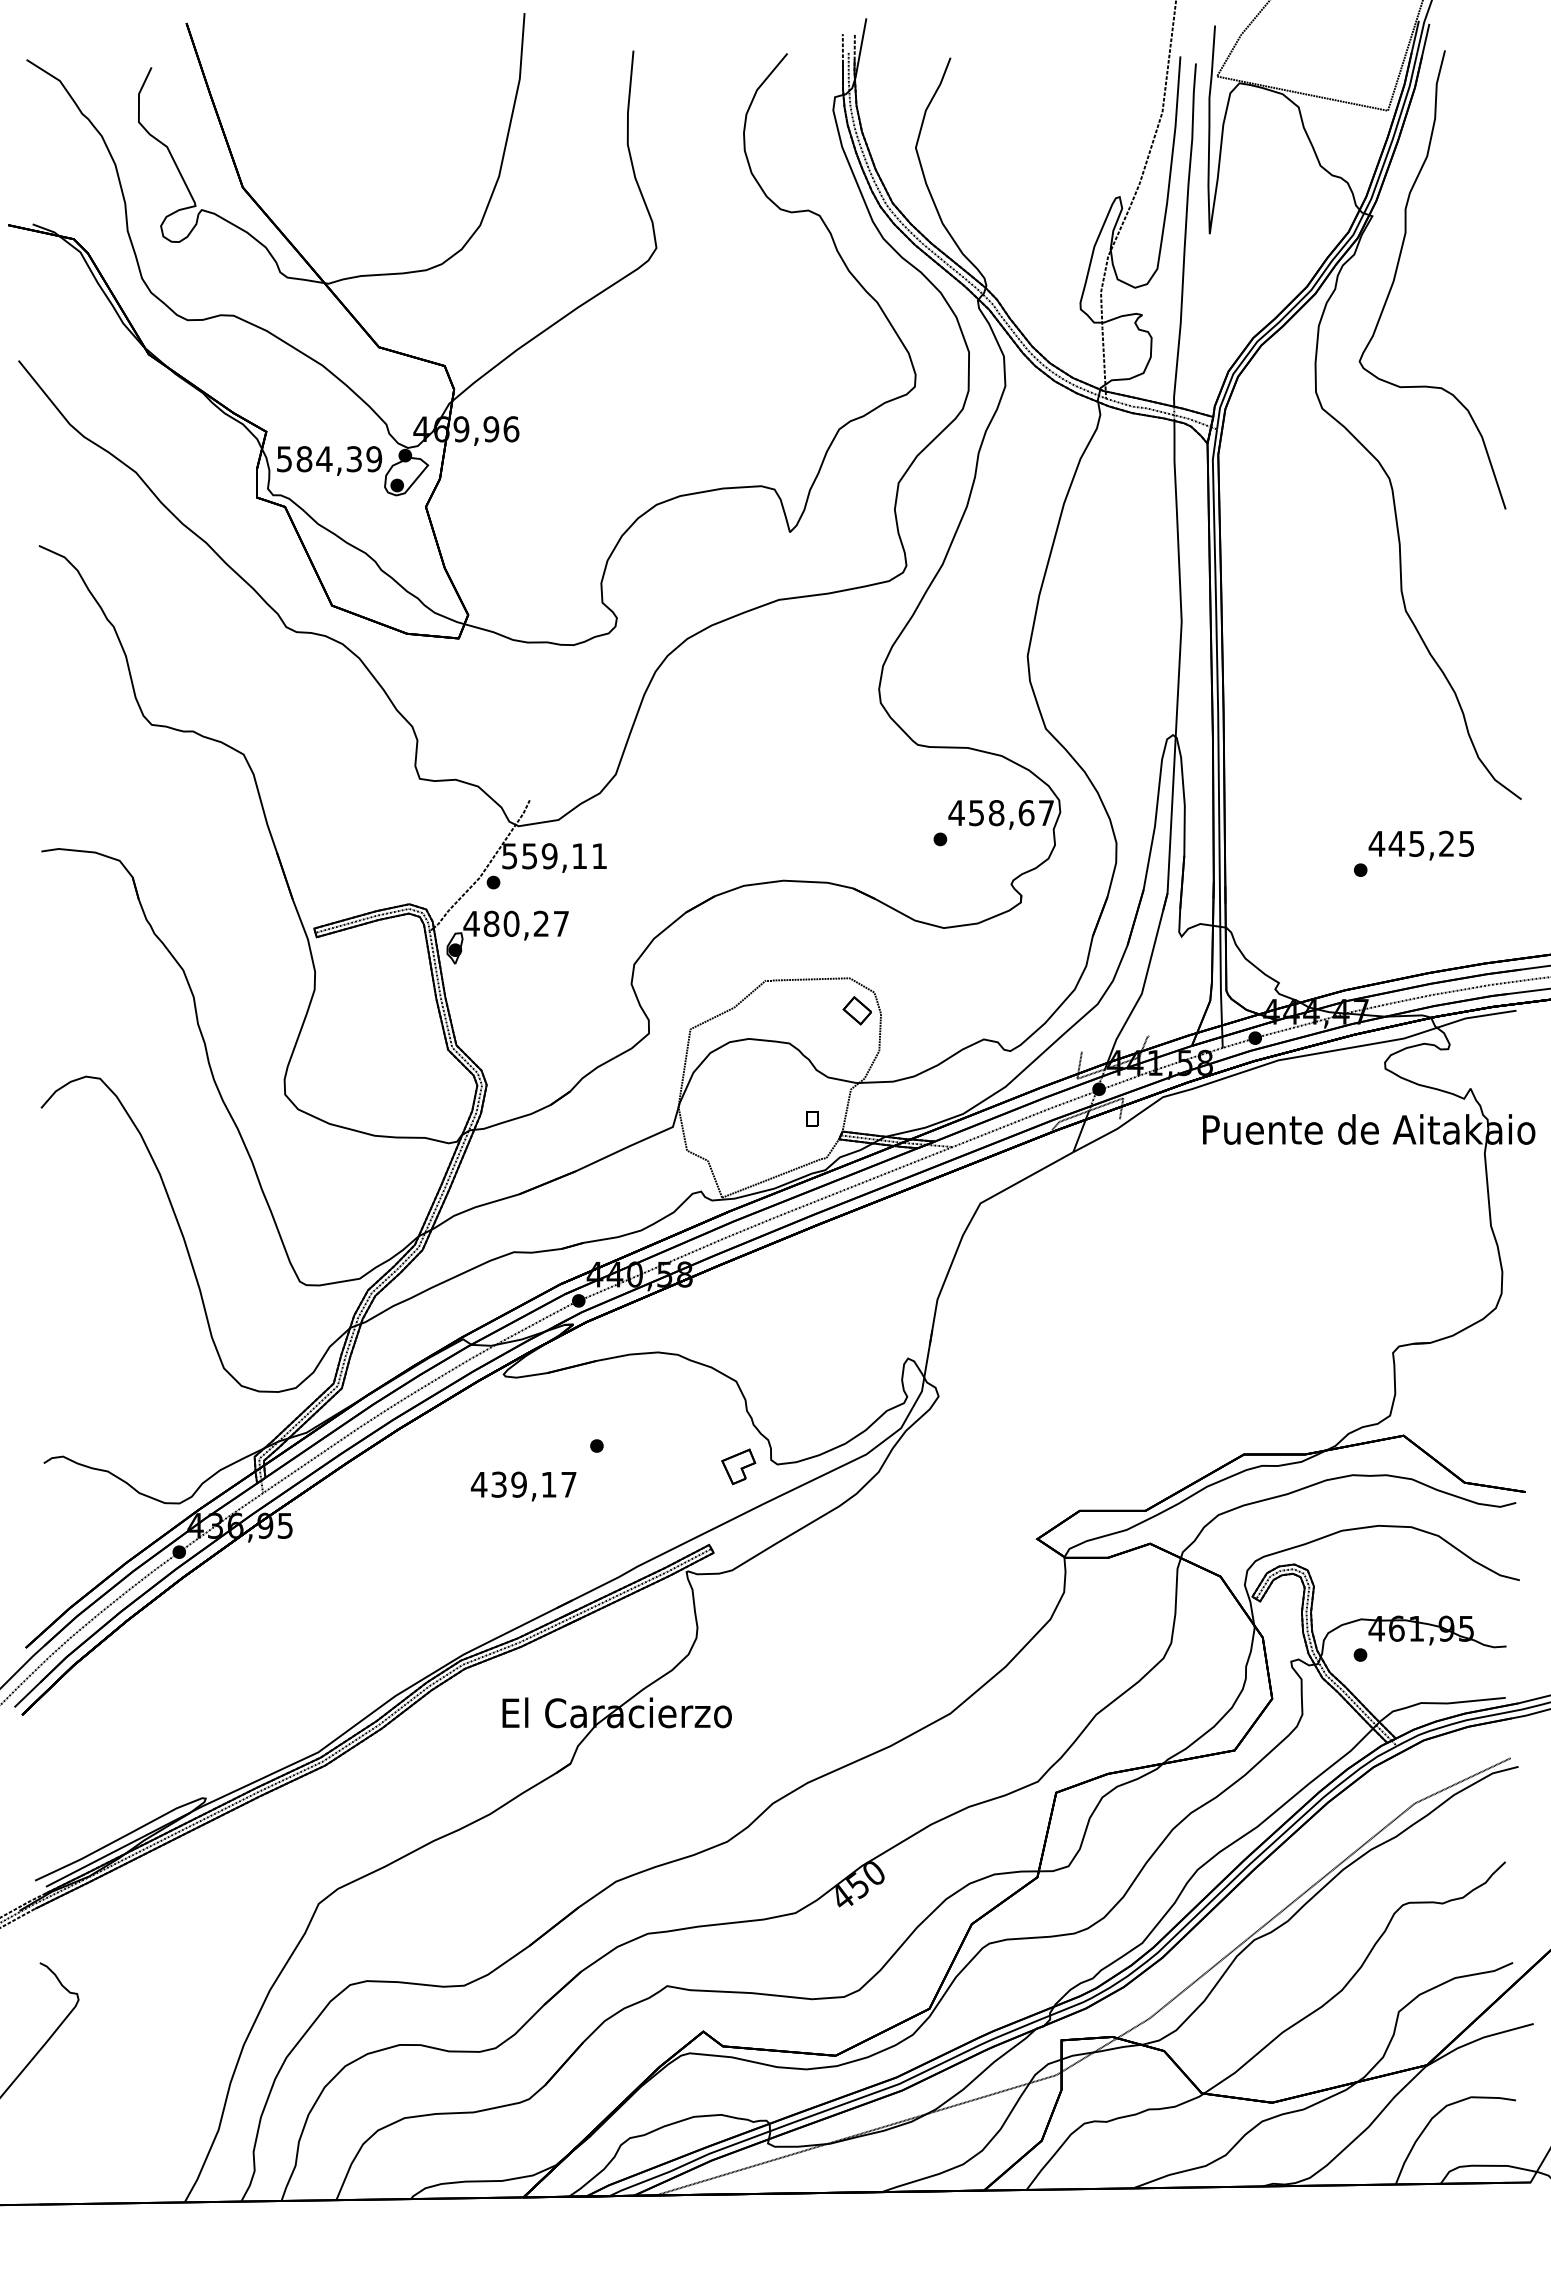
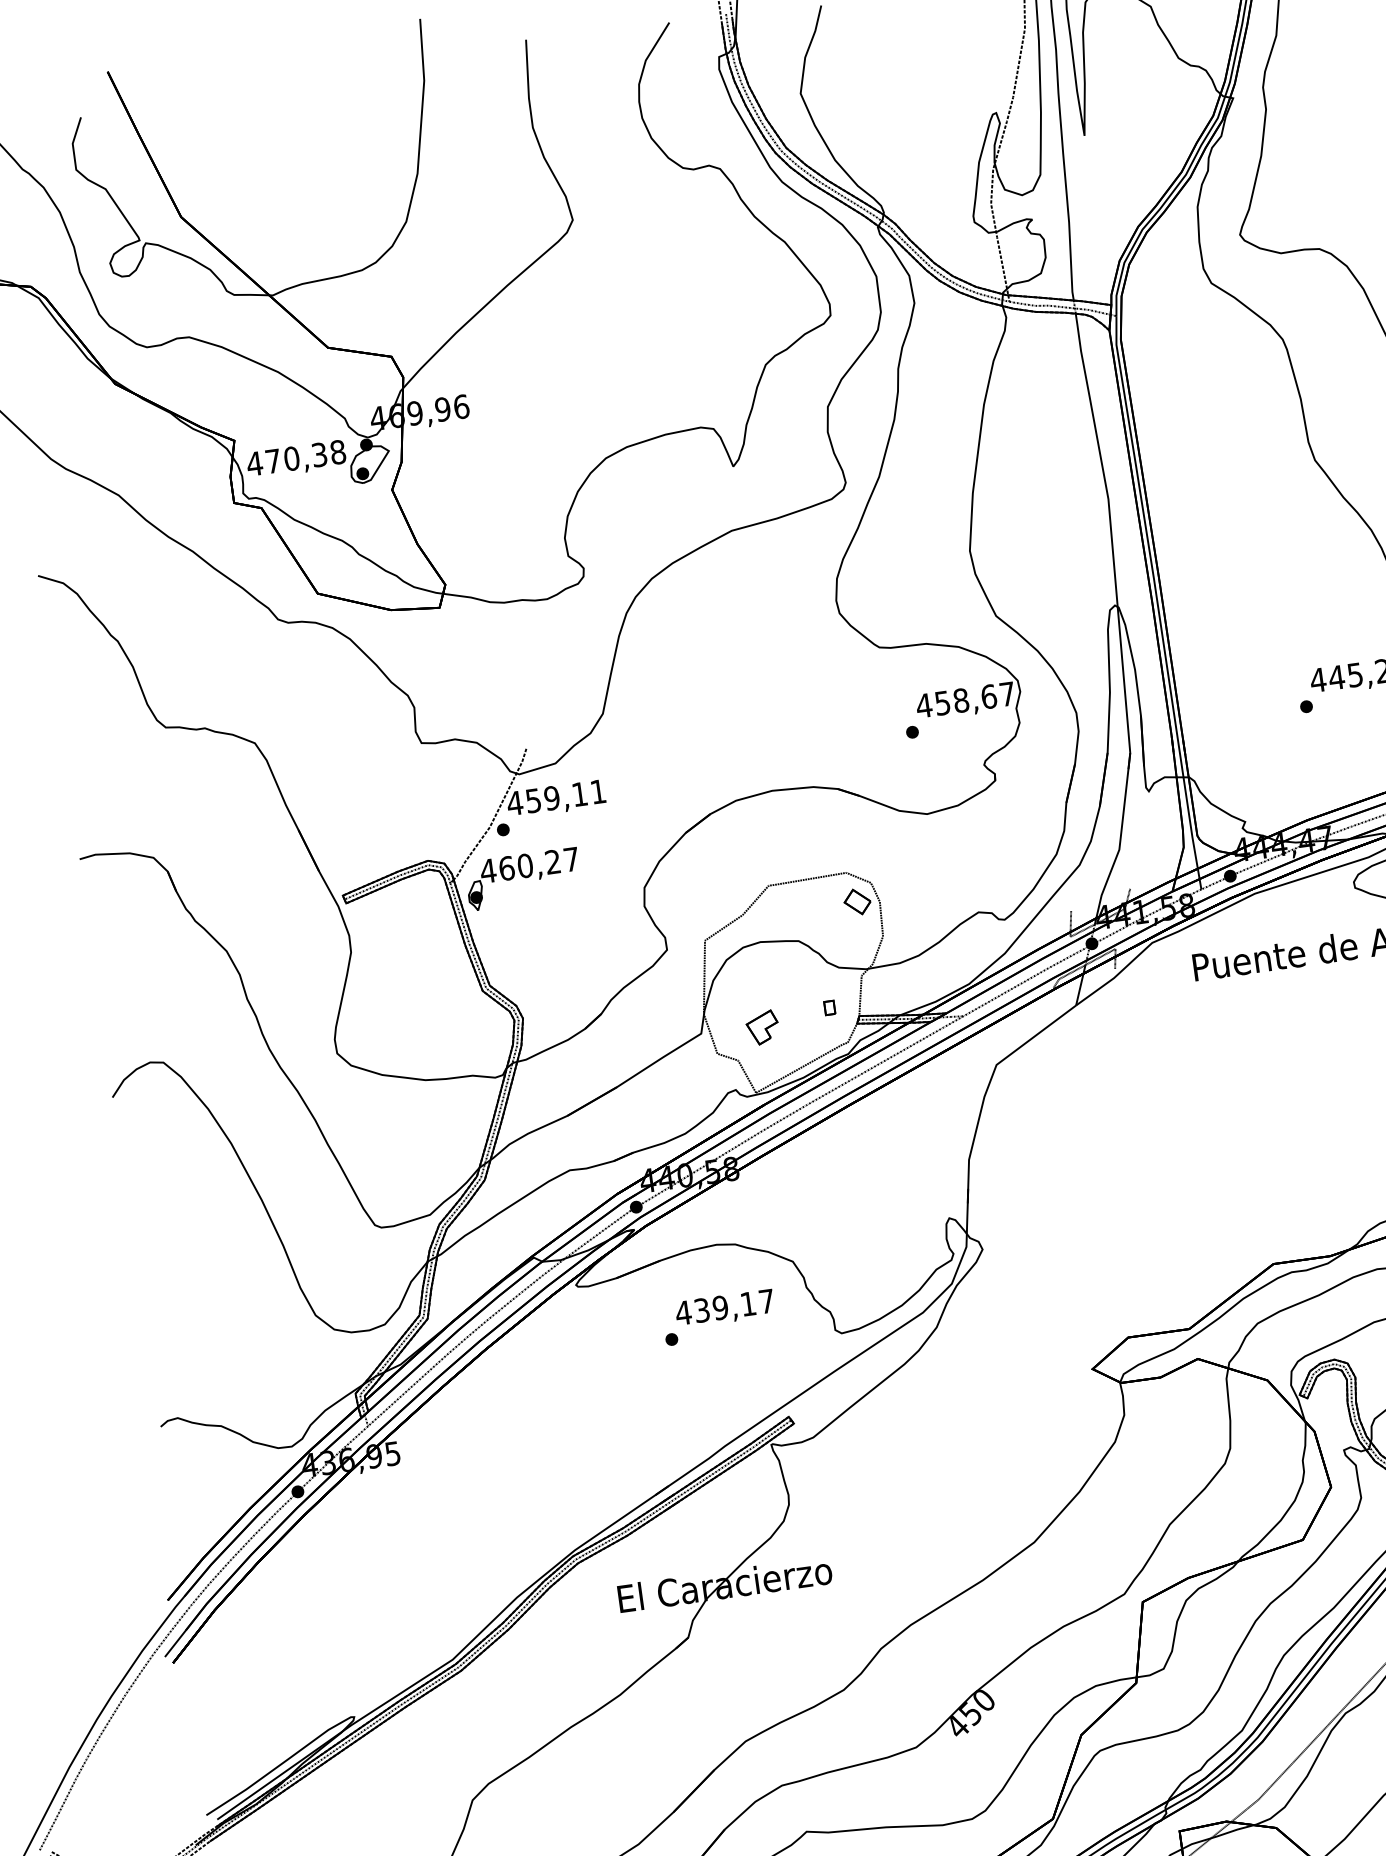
text: (329, 459) -> (296, 458), 584,39 -> 470,38
text: (509, 856) -> (514, 803), 559,11 -> 459,11
text: (491, 923) -> (506, 868), 480,27 -> 460,27
part: (738, 1466) -> (762, 1027), moved
text: (523, 1486) -> (724, 1308), moved

